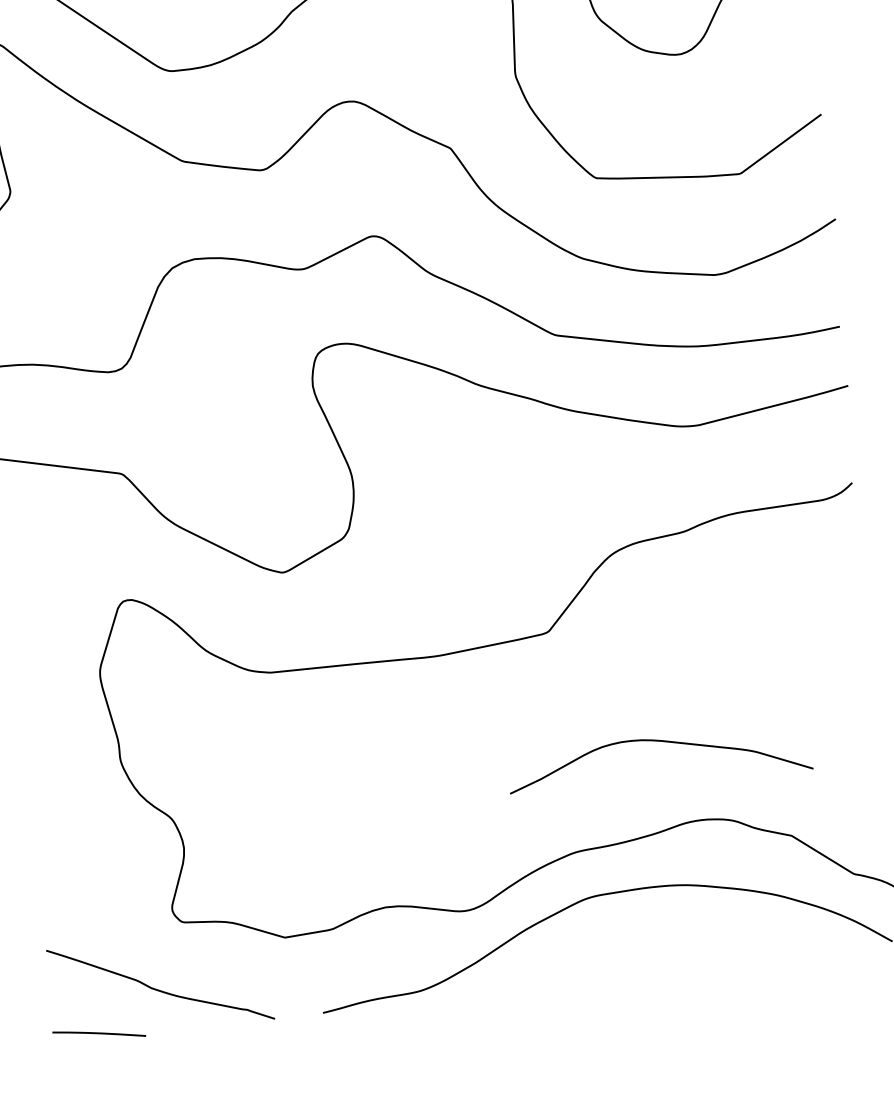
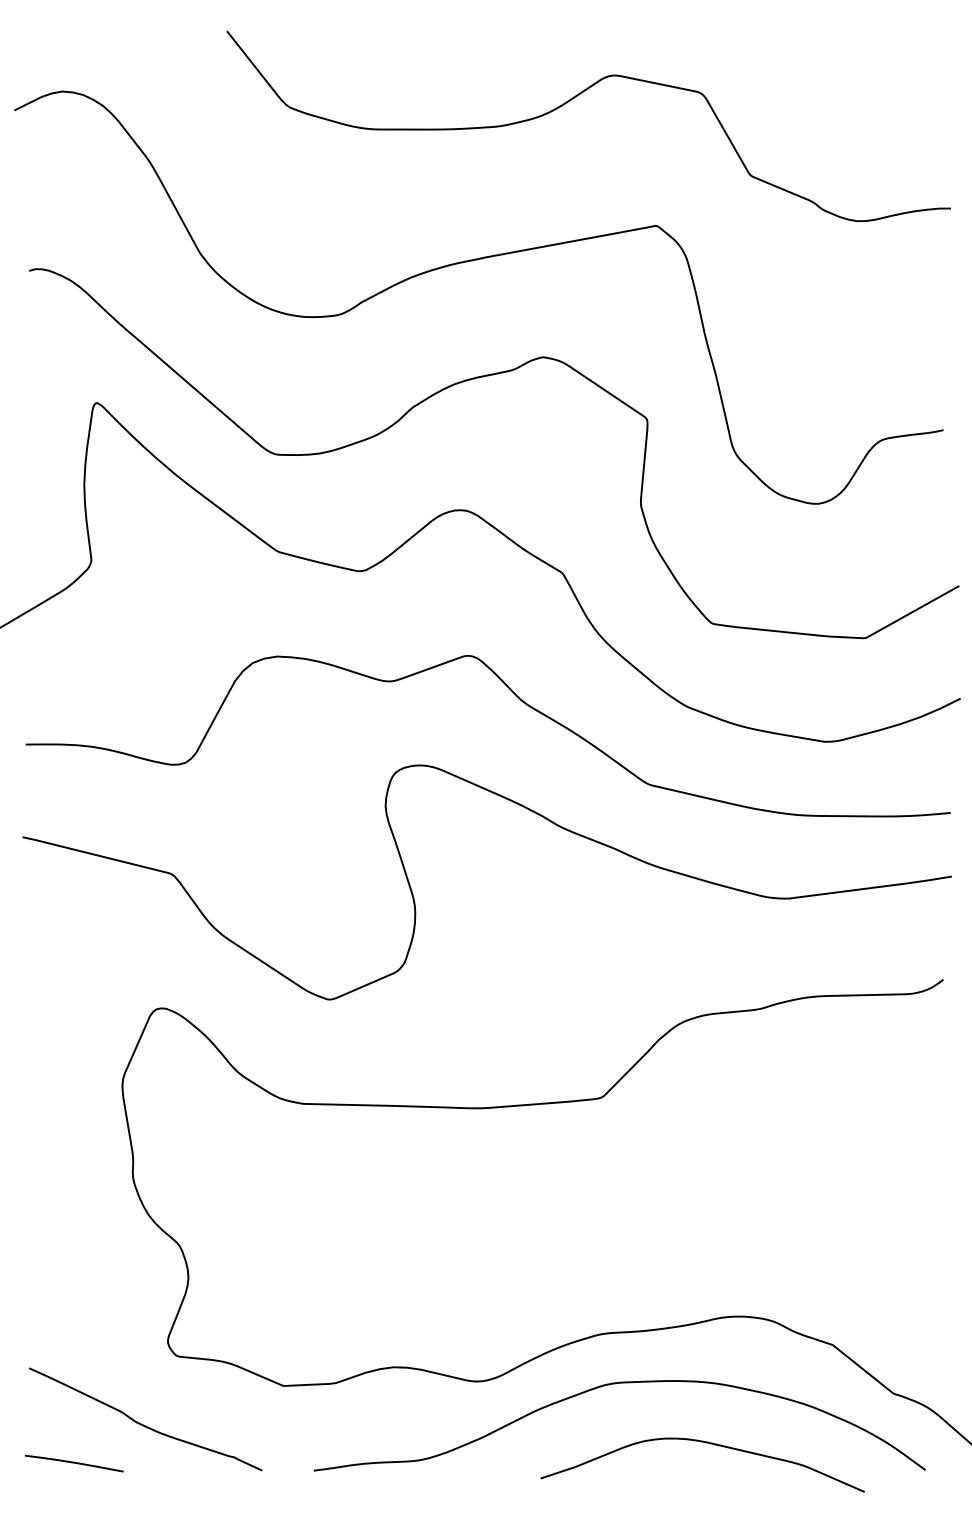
curve: (659, 742) -> (705, 1443), moved

